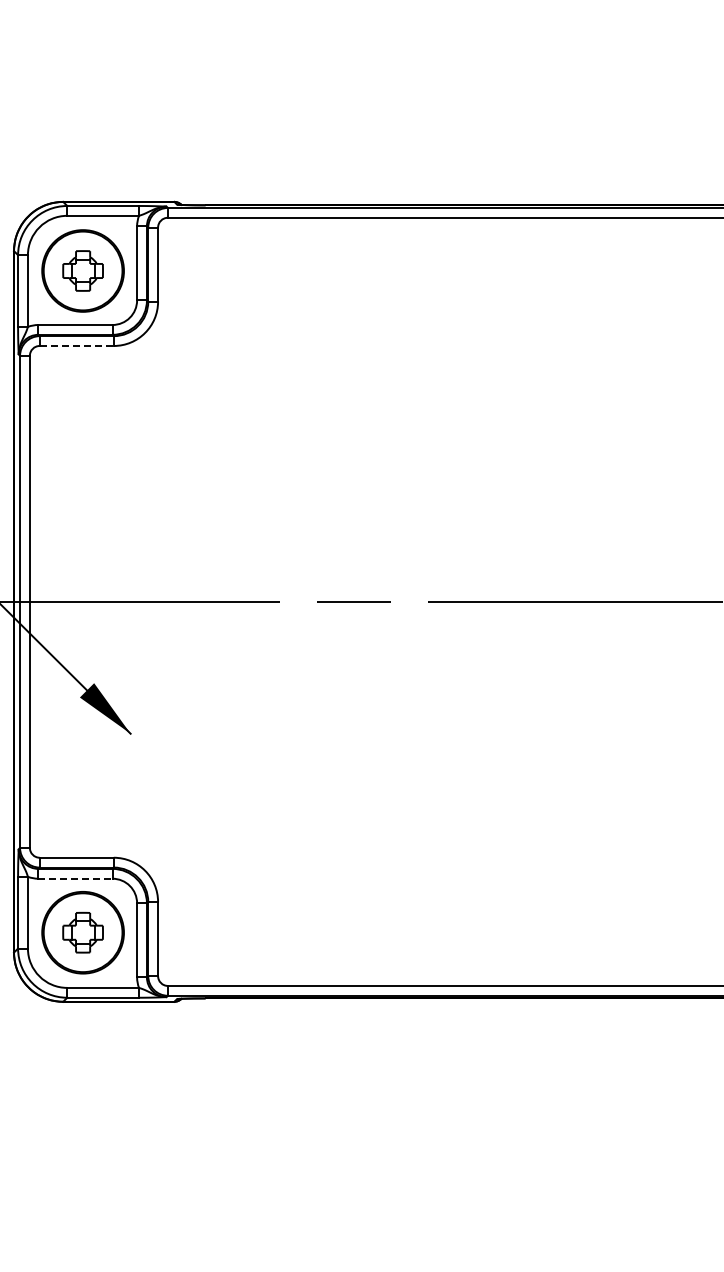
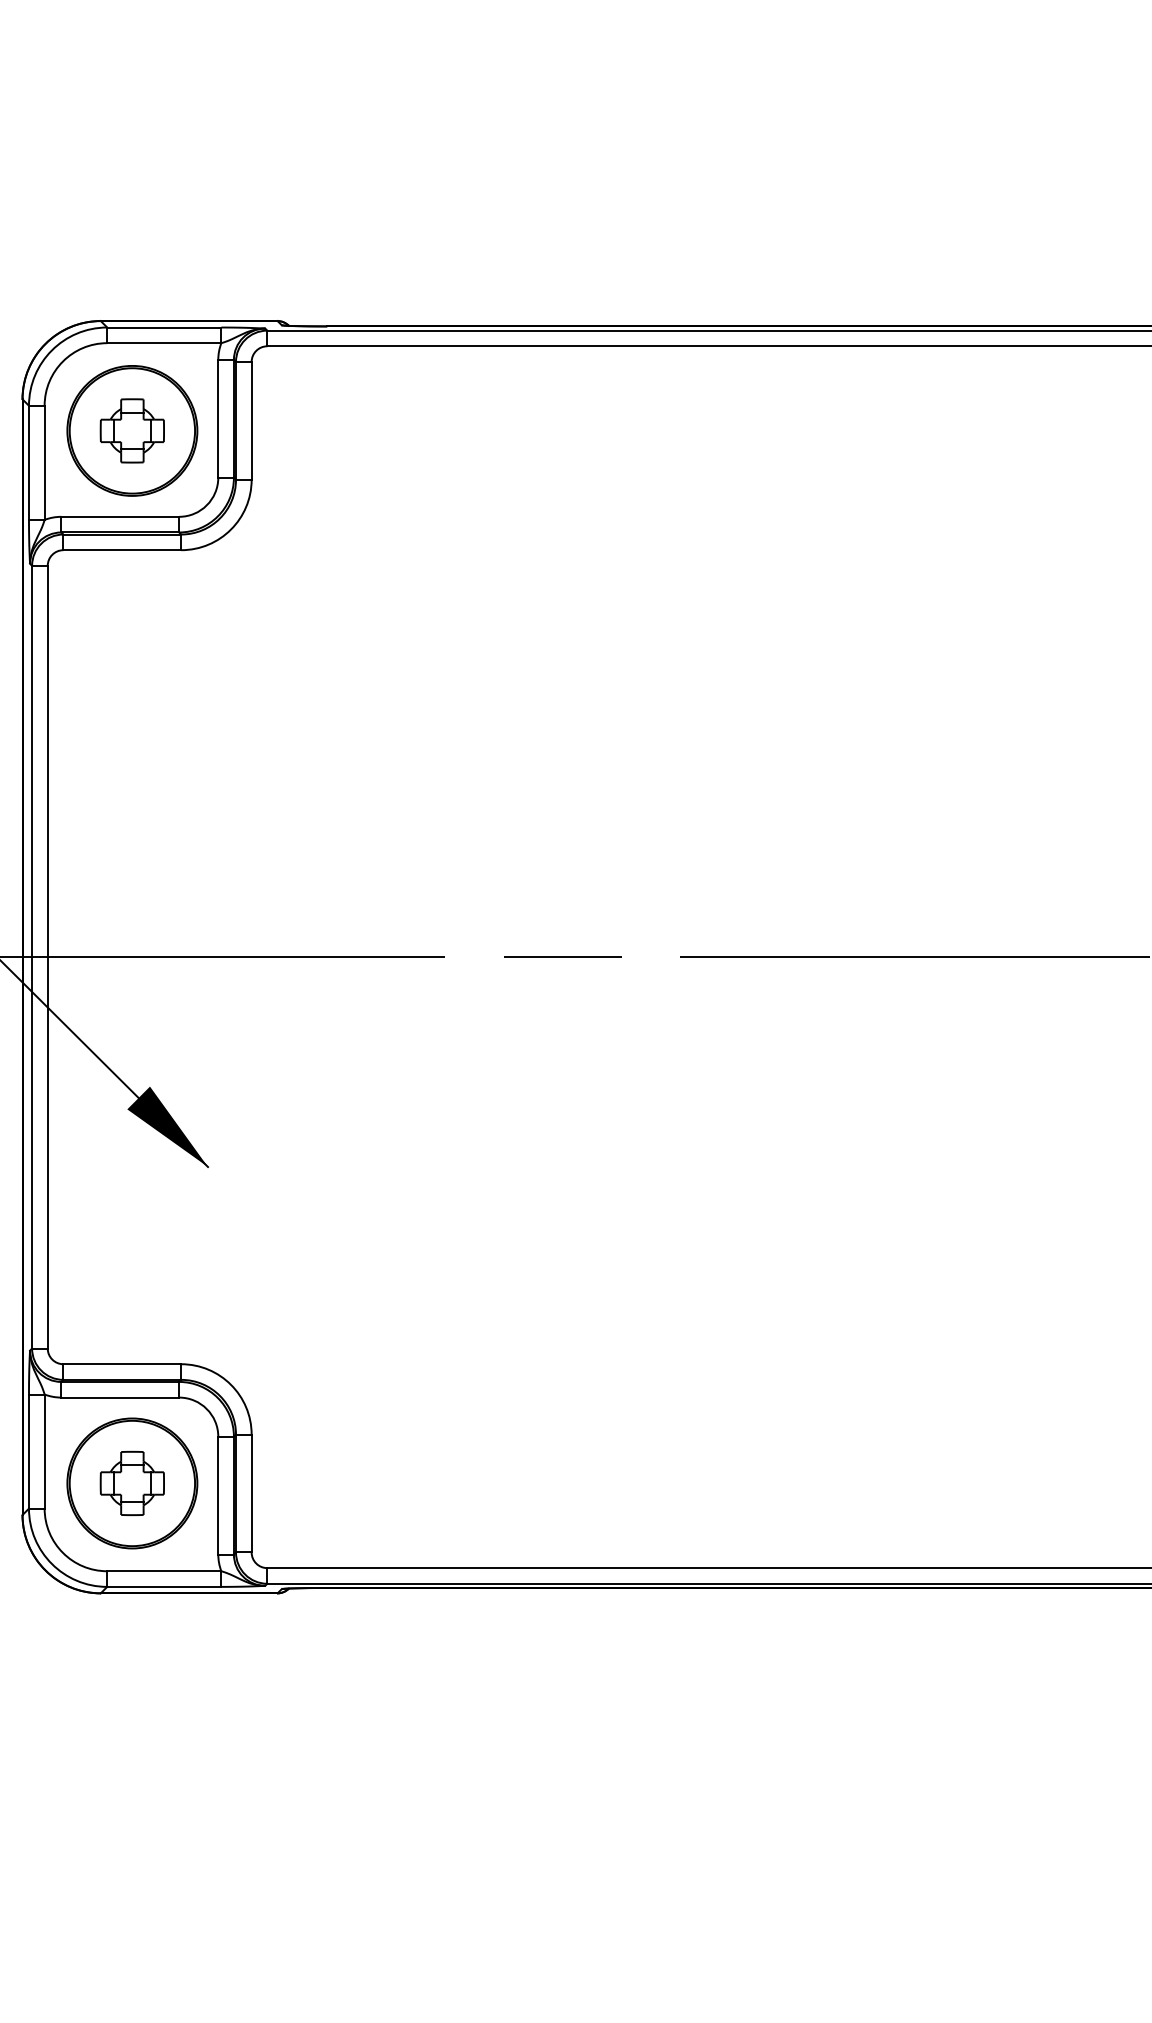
line: (77, 345) -> (123, 549), dashed -> solid
line: (75, 878) -> (120, 1397), dashed -> solid

